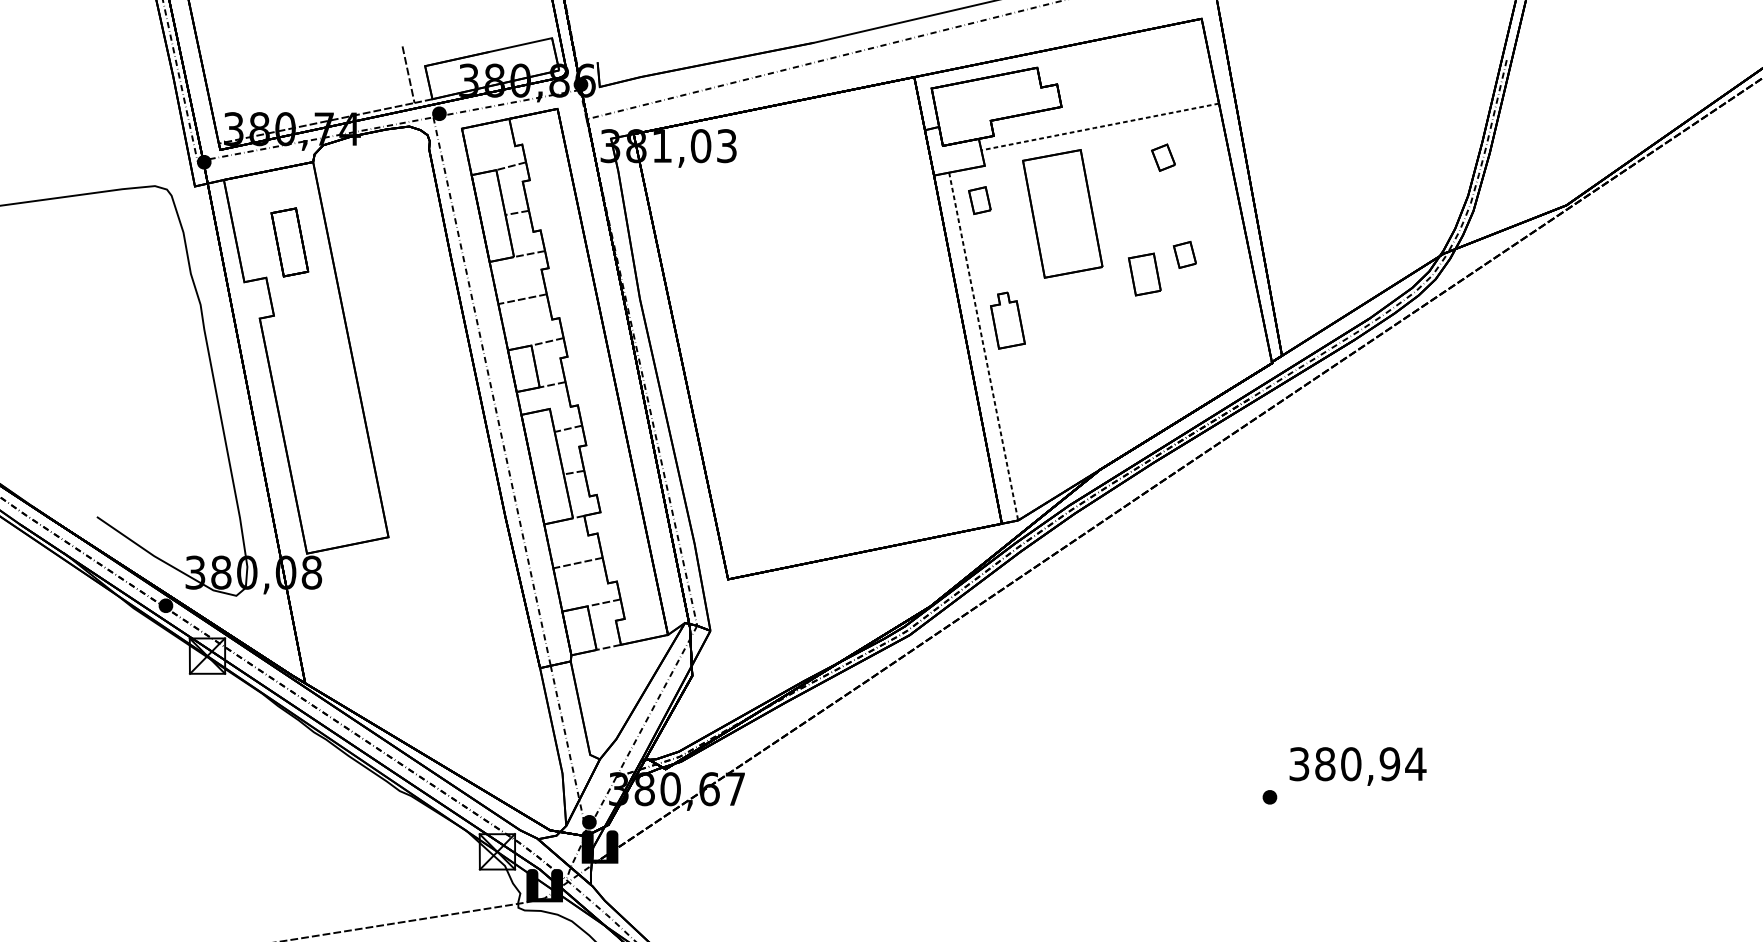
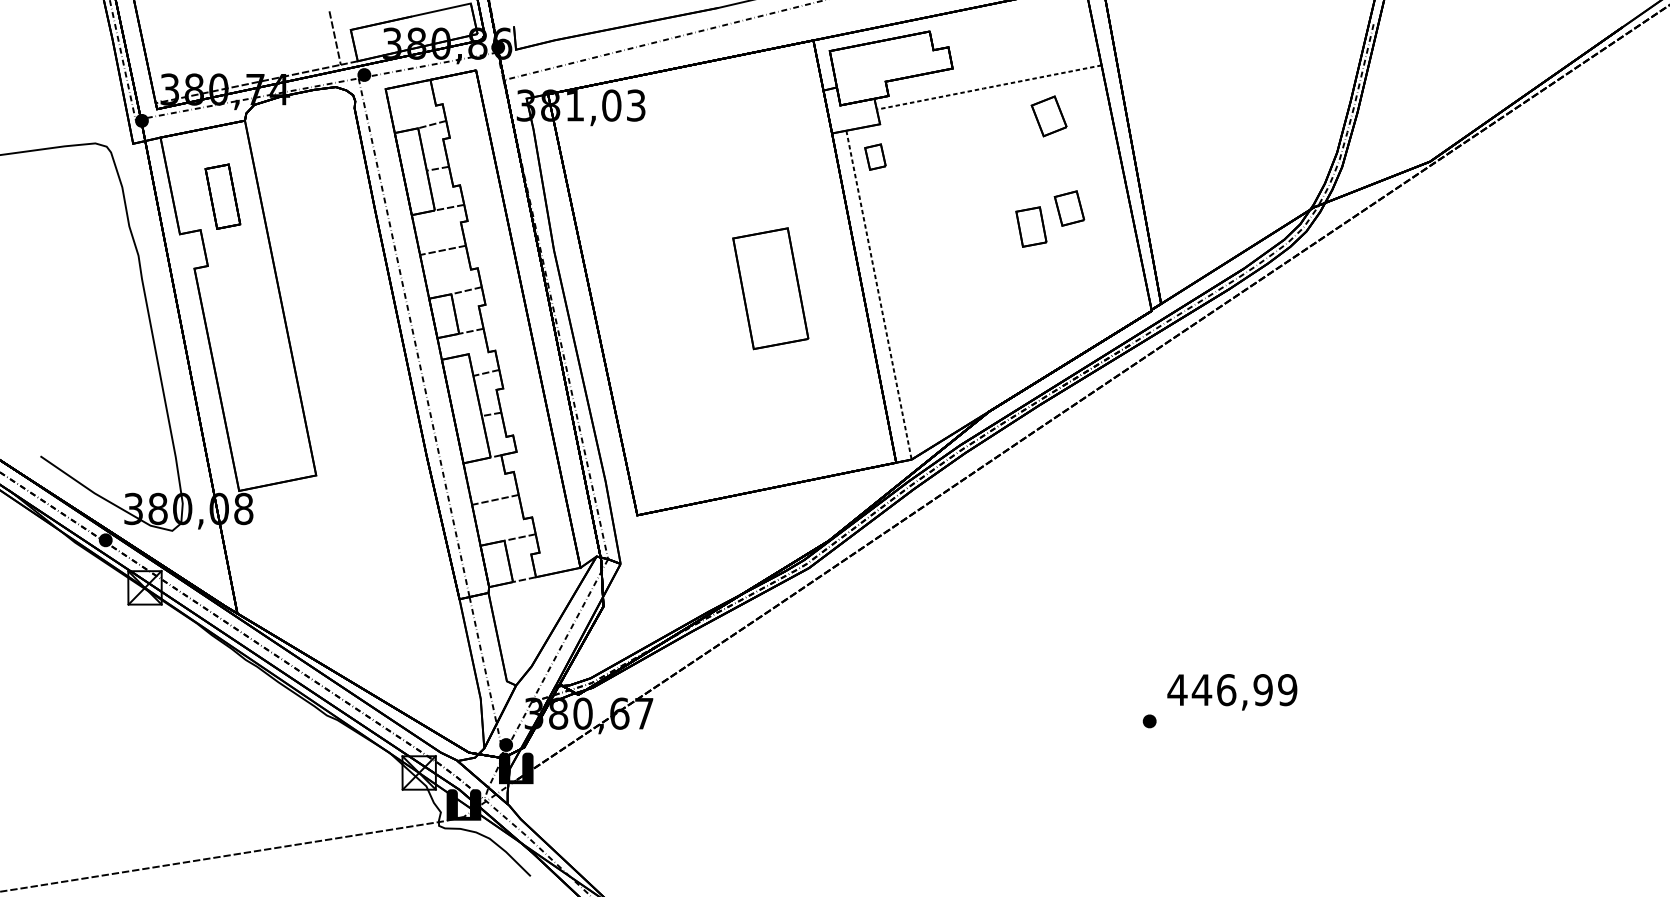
part: (1162, 157) -> (1048, 116), size x1.6
part: (1062, 213) -> (770, 288), moved
part: (1184, 254) -> (1068, 208), size x1.4
part: (1007, 320) -> (901, 270), removed
text: (1357, 764) -> (1232, 690), 380,94 -> 446,99

